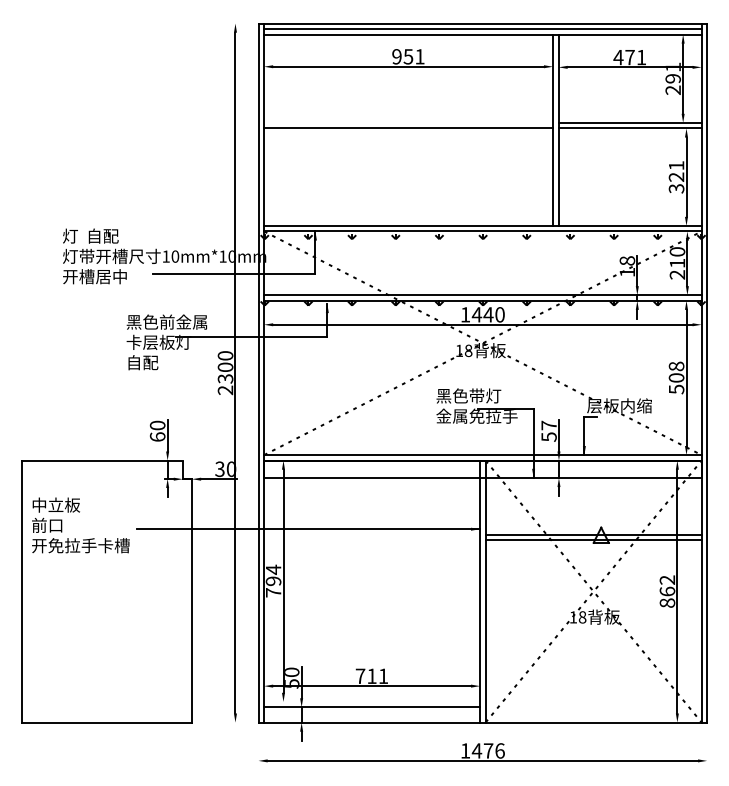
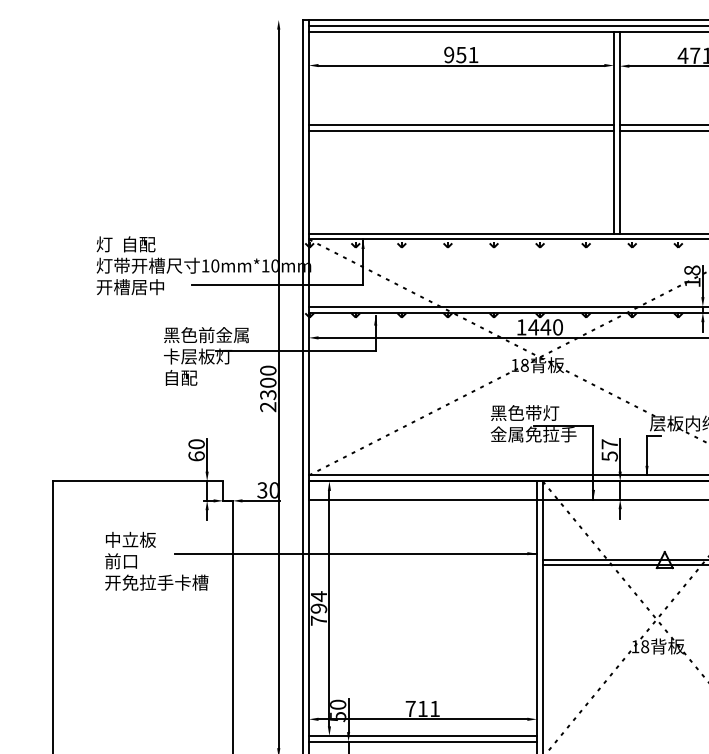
line: (408, 122) -> (461, 124), added
text: (80, 525) -> (156, 561), moved
line: (372, 701) -> (423, 735), added

